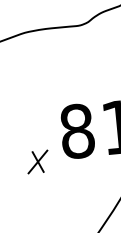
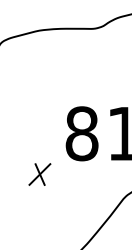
part: (37, 162) -> (39, 174), moved

